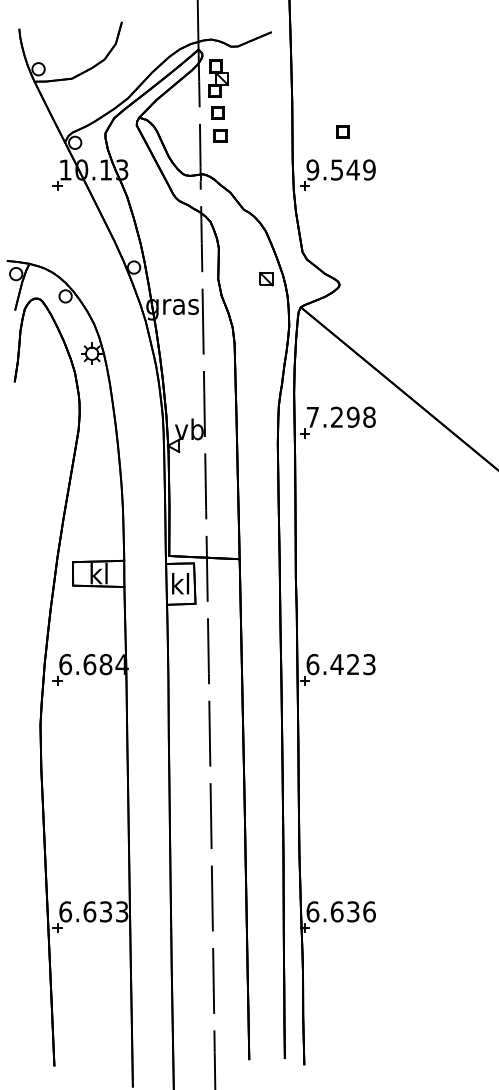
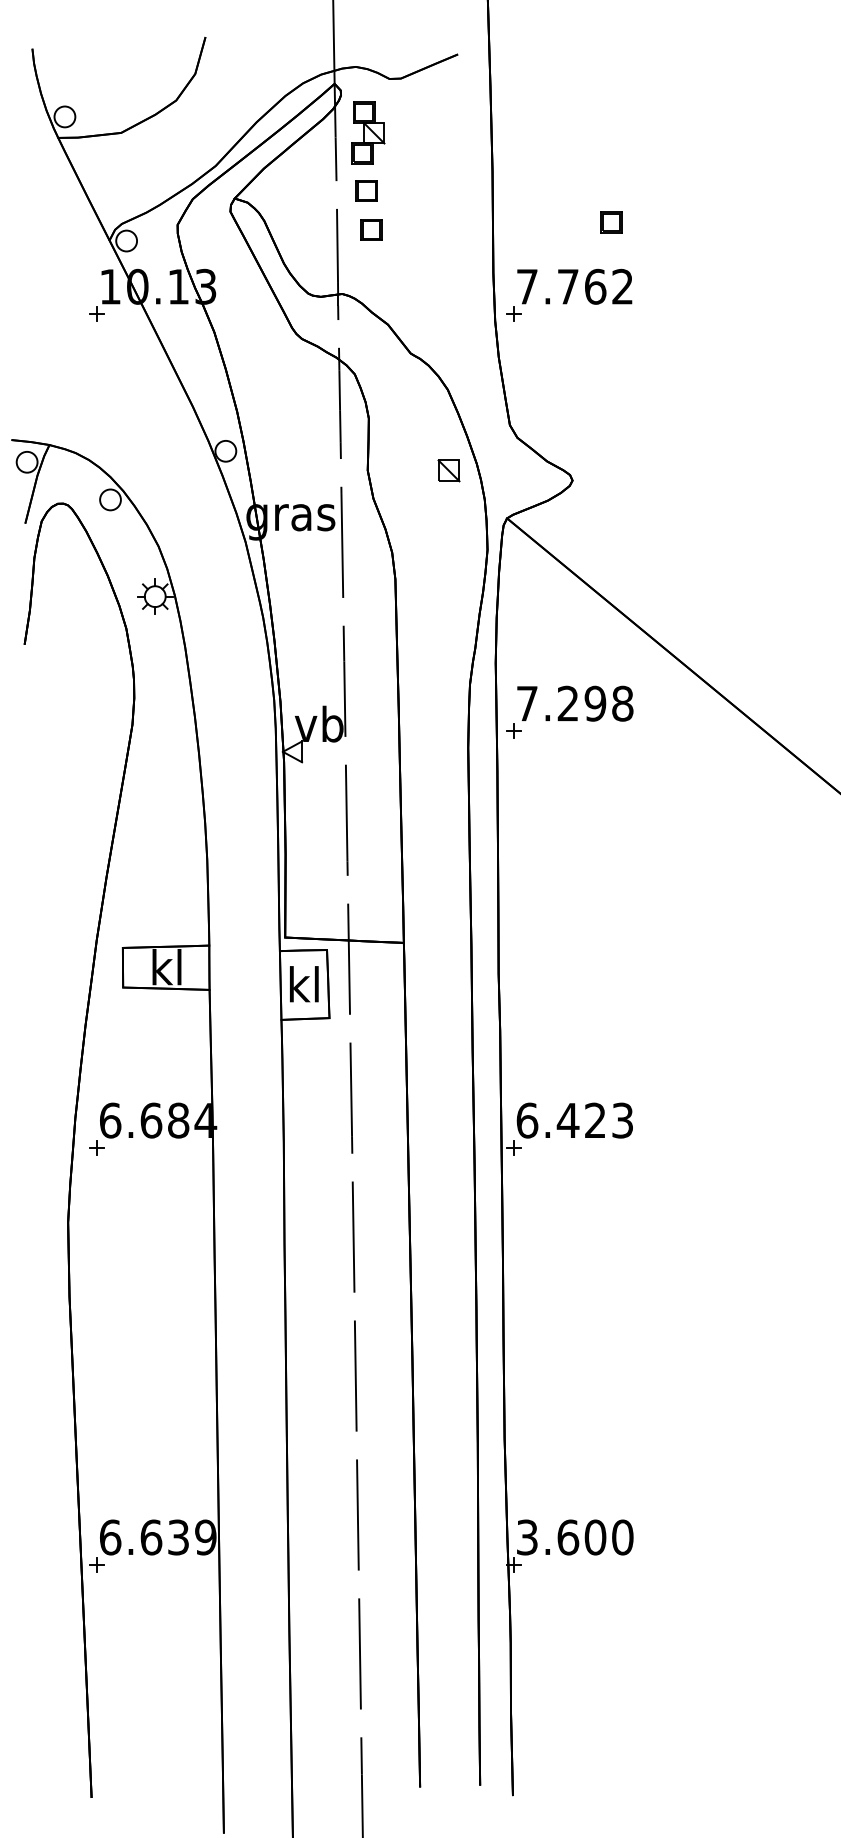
part: (342, 131) -> (611, 221), moved
text: (340, 169) -> (573, 285), 9.549 -> 7.762
text: (121, 911) -> (204, 1536), 6.633 -> 6.639
text: (340, 911) -> (573, 1536), 6.636 -> 3.600

